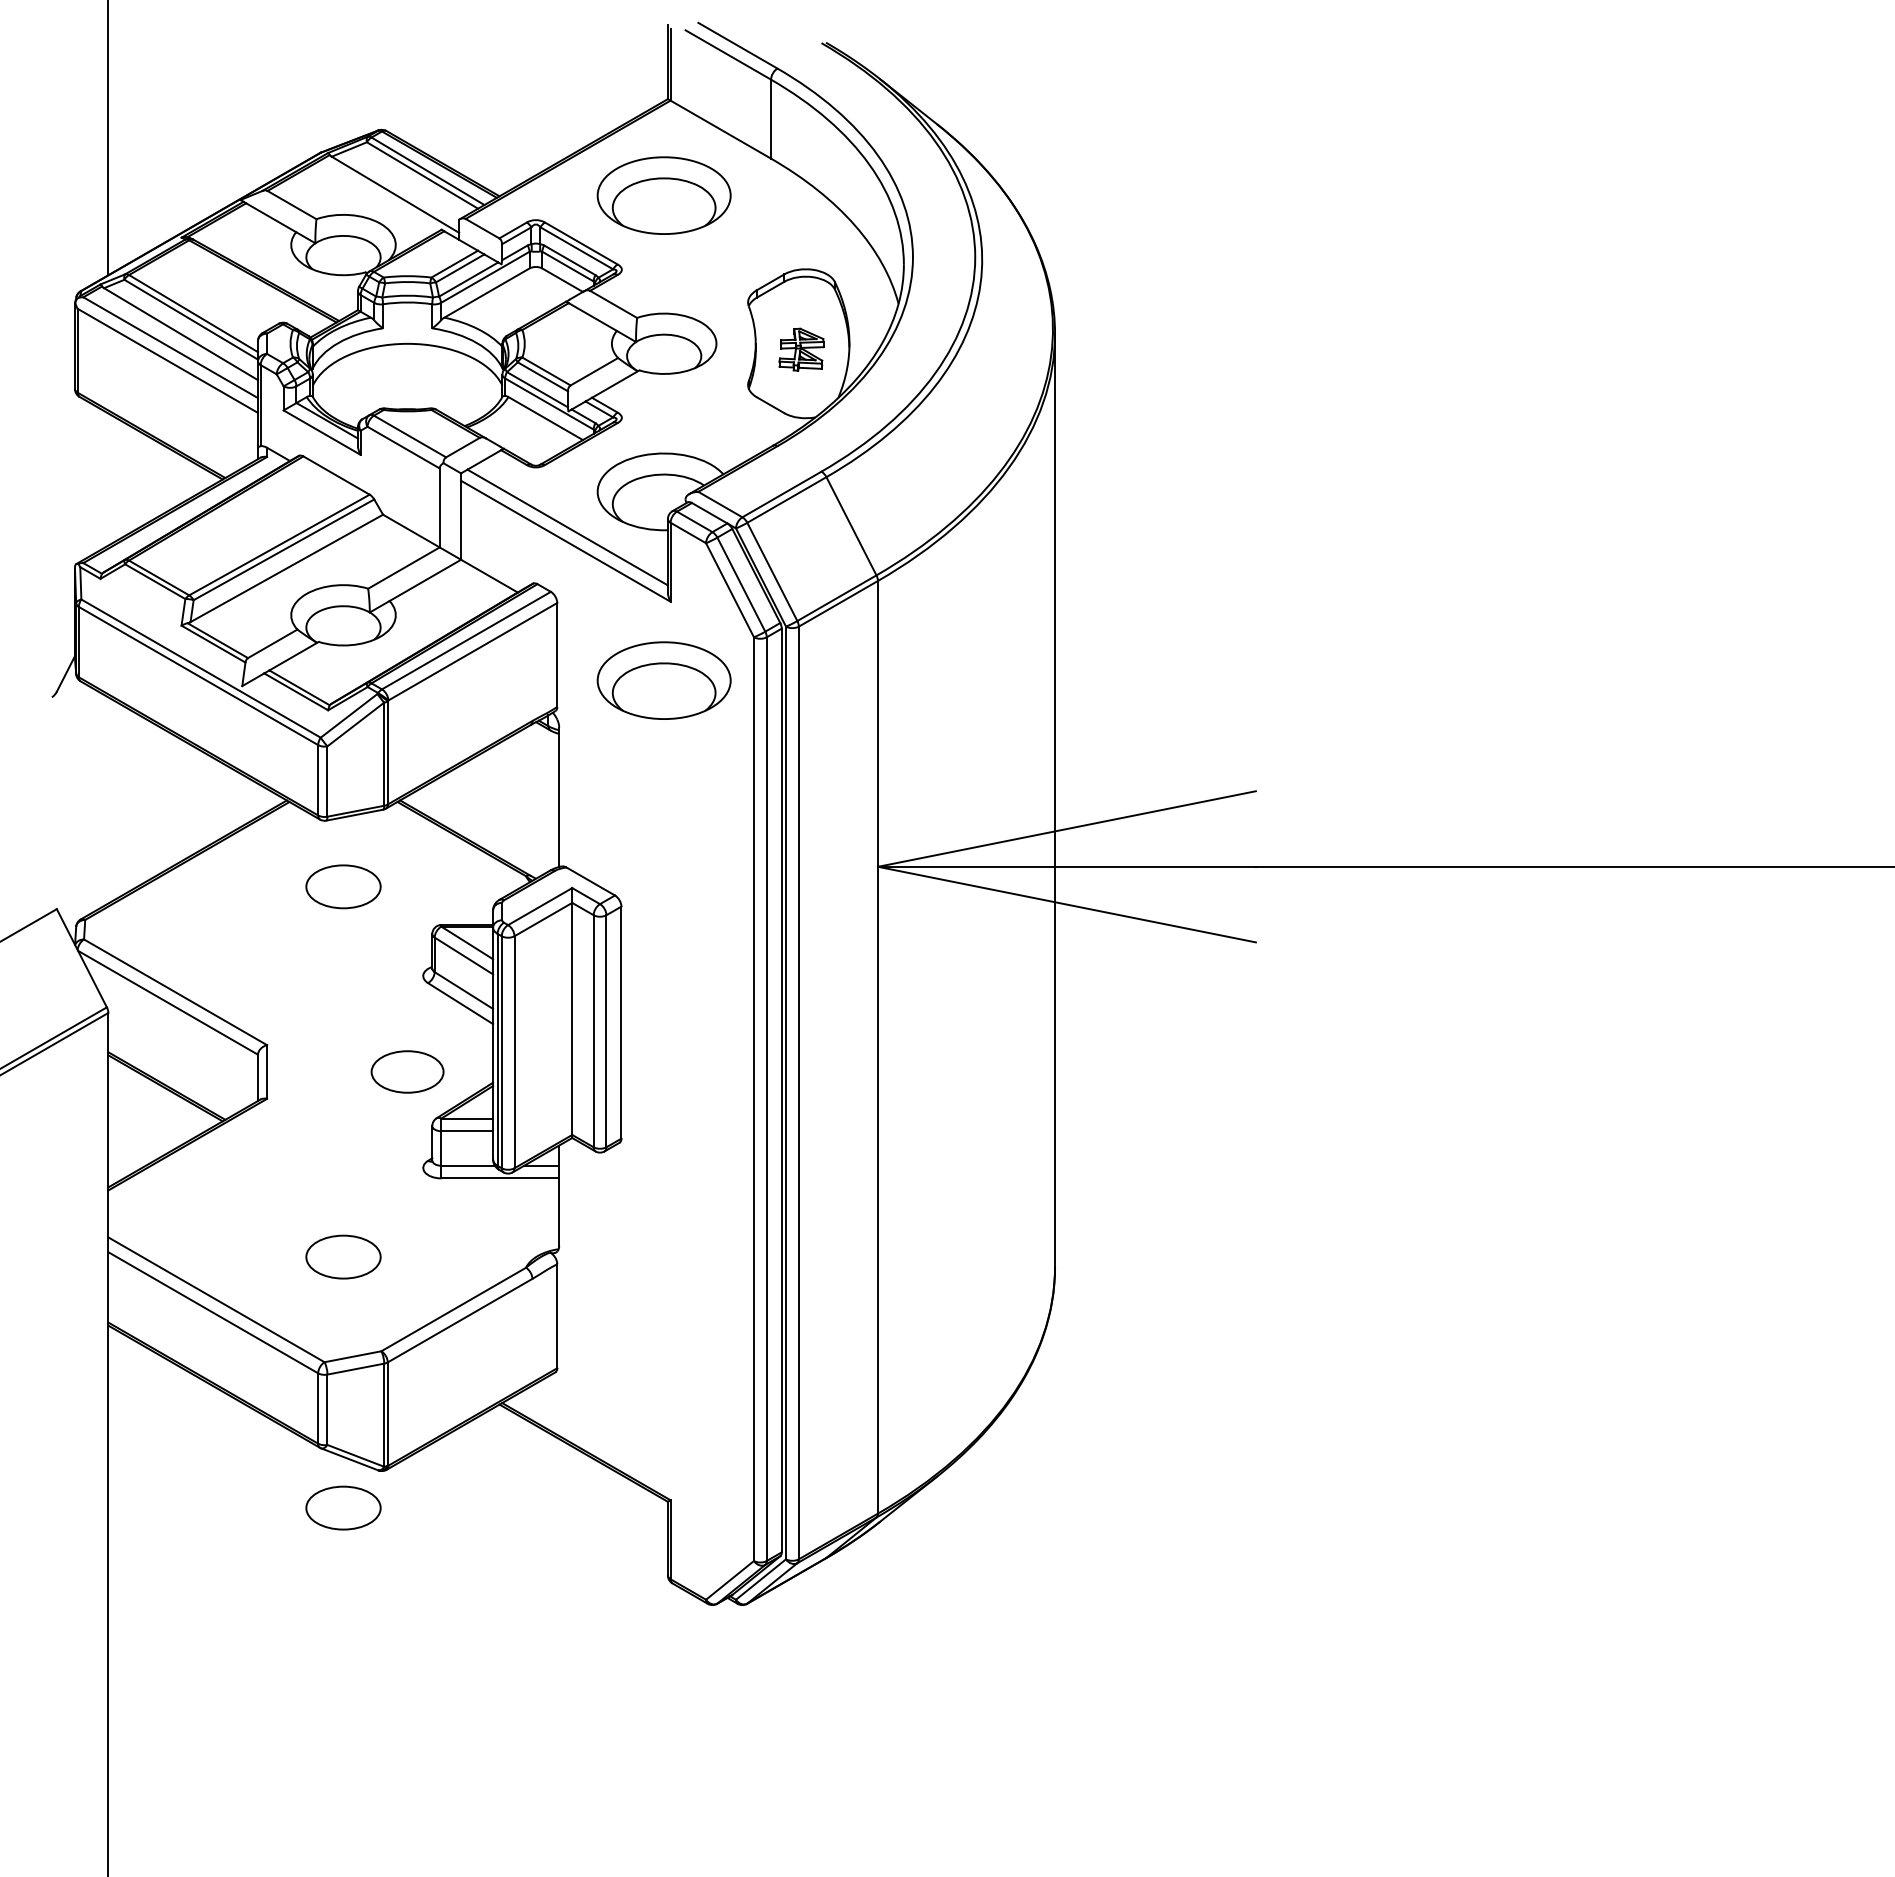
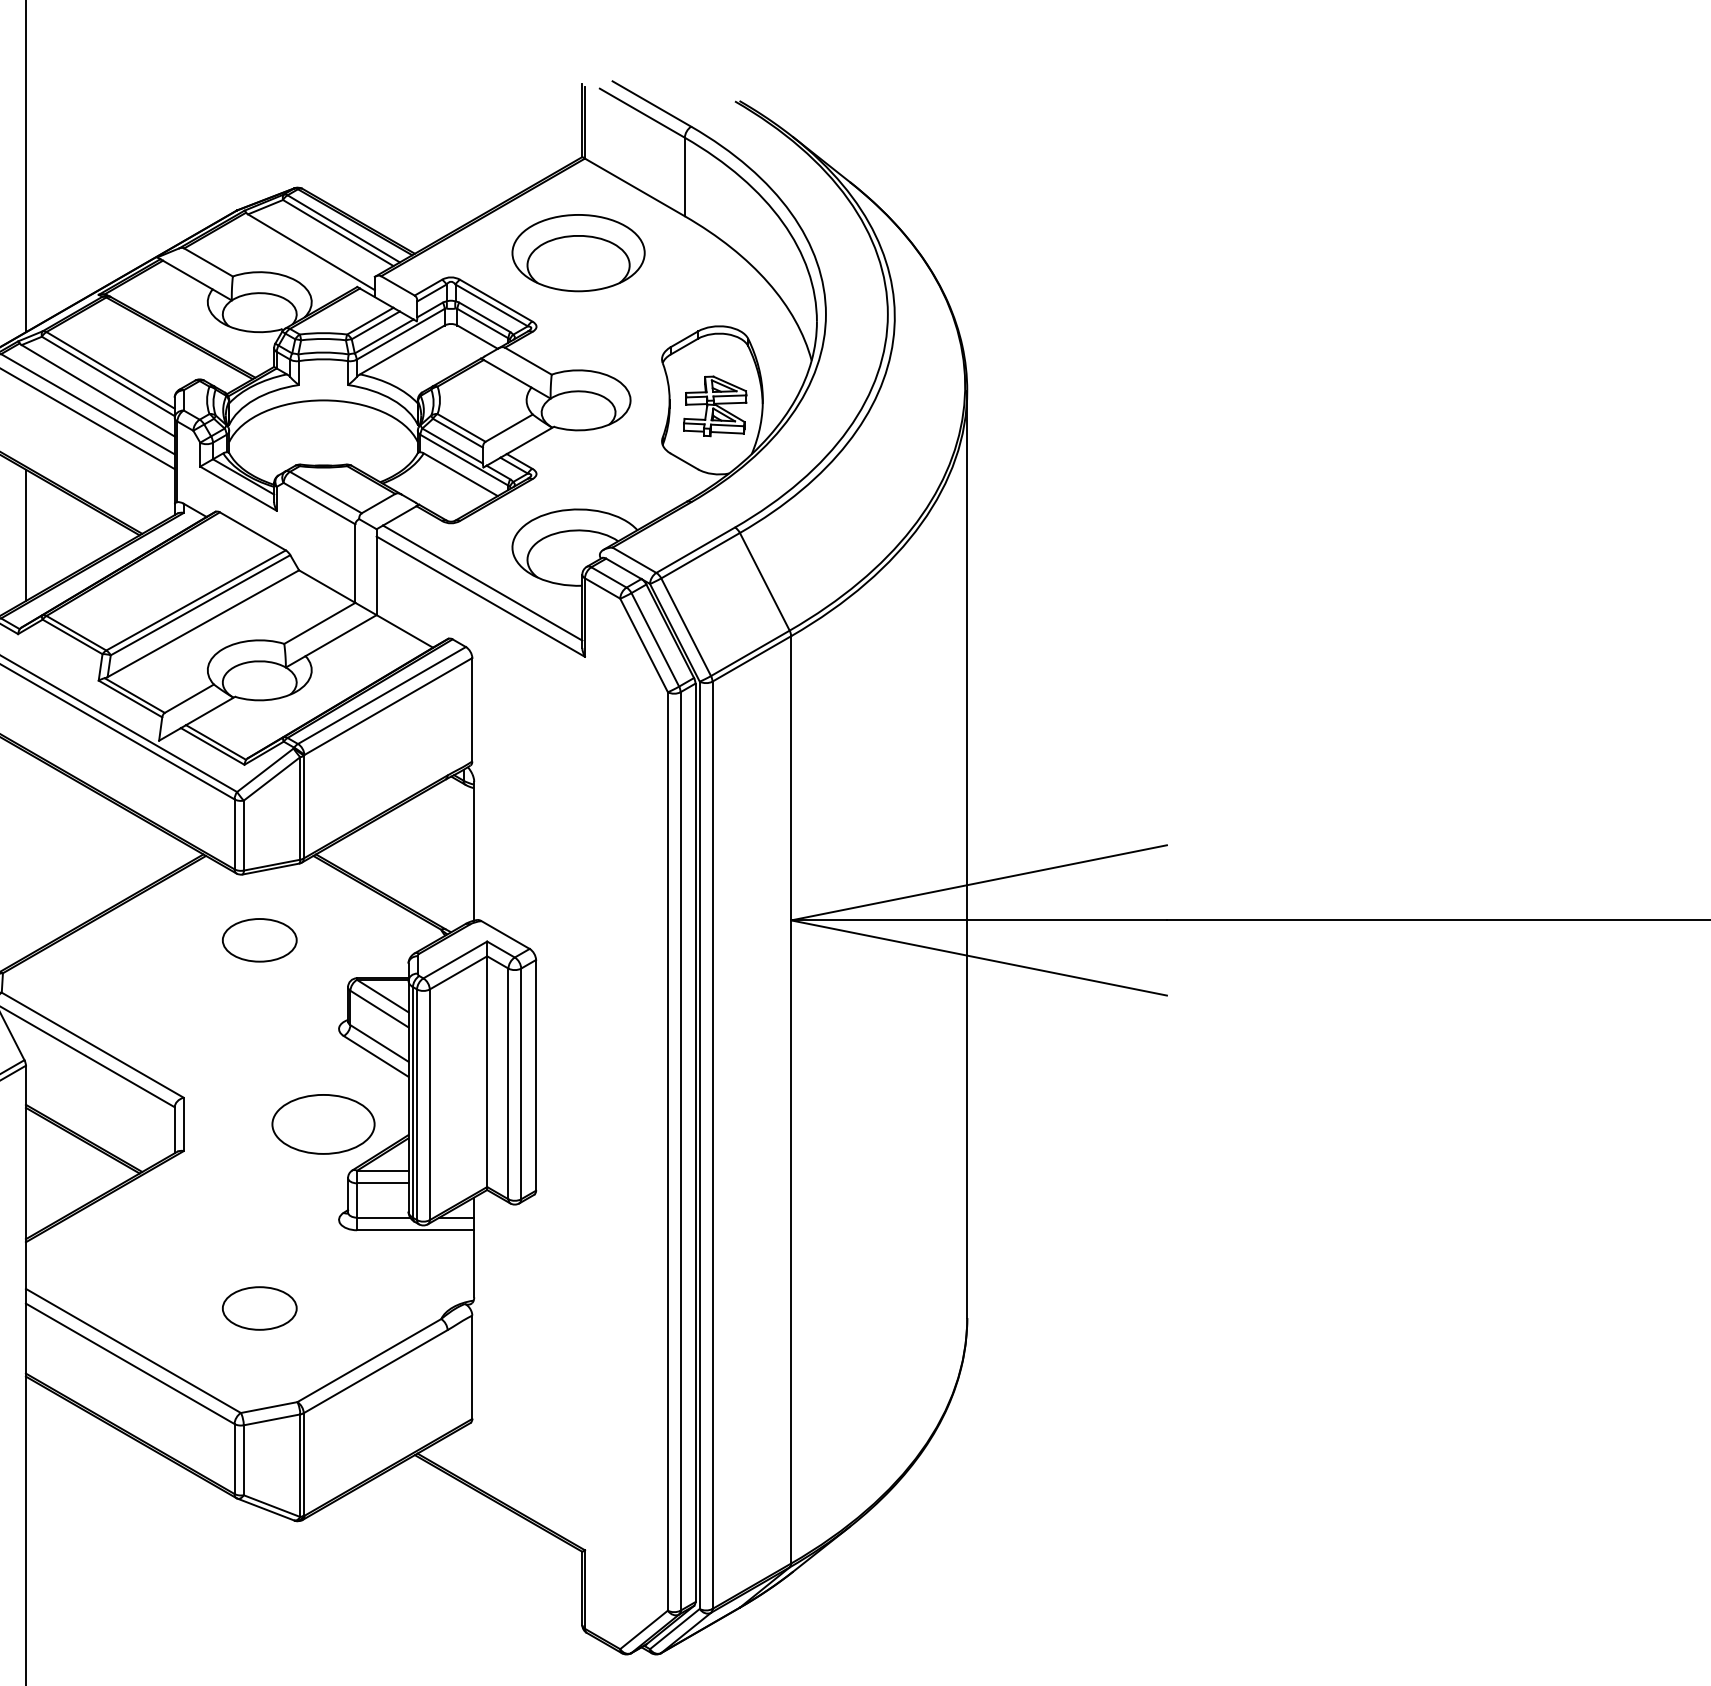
part: (801, 349) -> (715, 406), size x1.43
line: (108, 479) -> (26, 535), added
part: (663, 680) -> (577, 735), removed
part: (407, 1071) -> (323, 1123), size x1.43
part: (343, 1507) -> (259, 1557), removed

